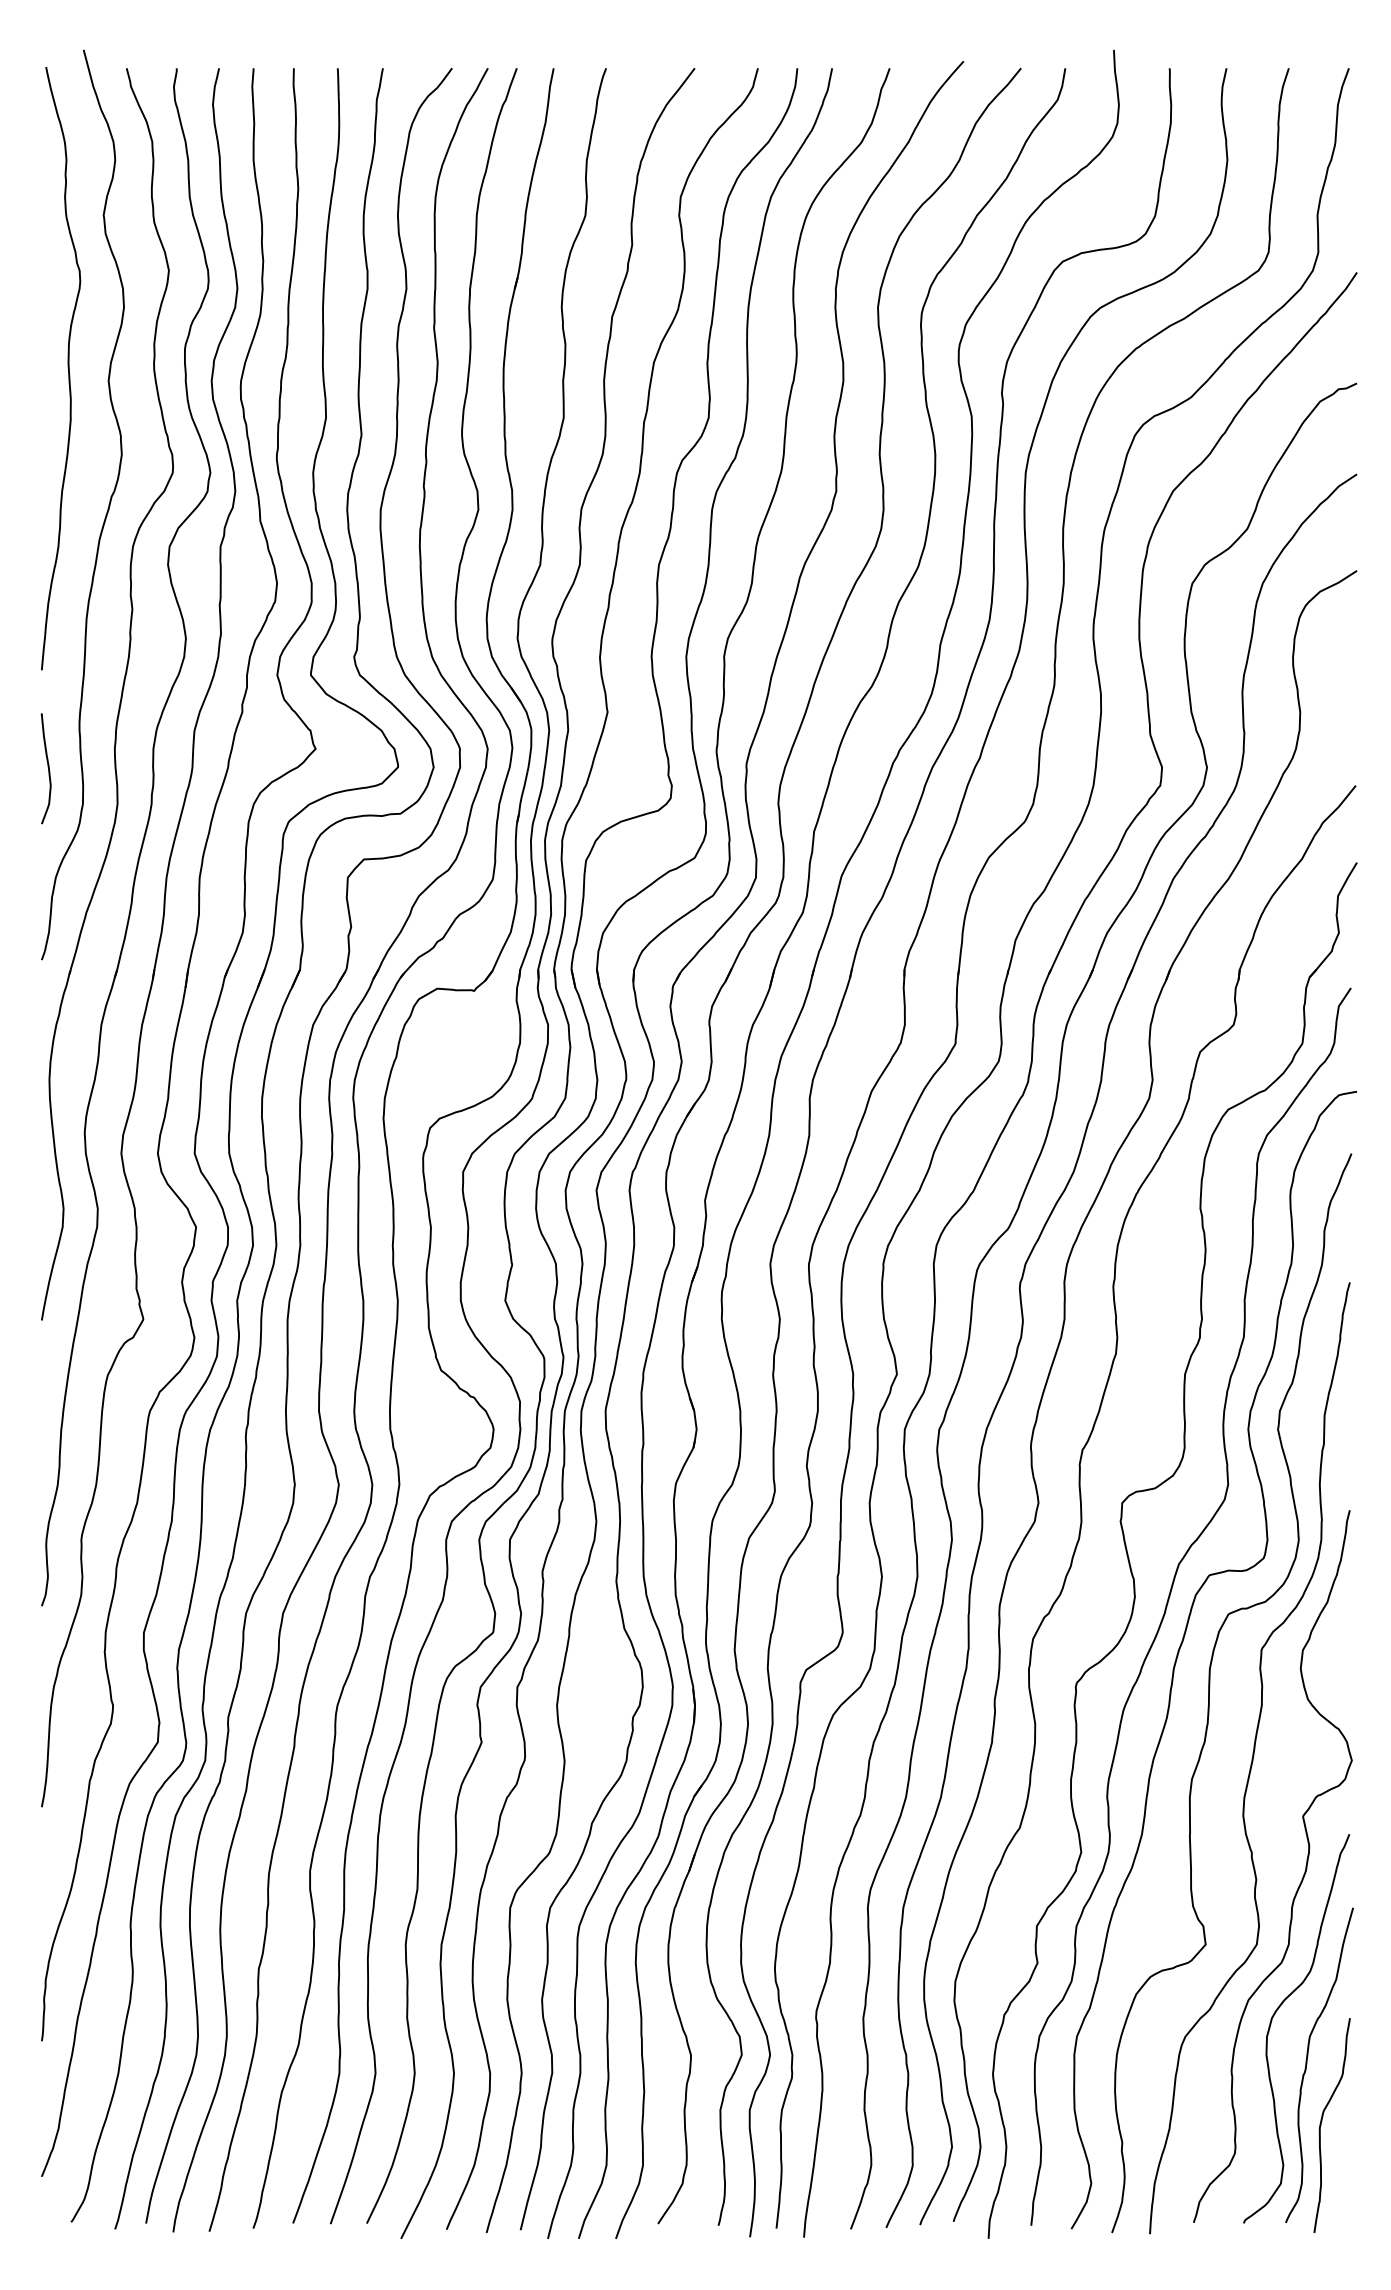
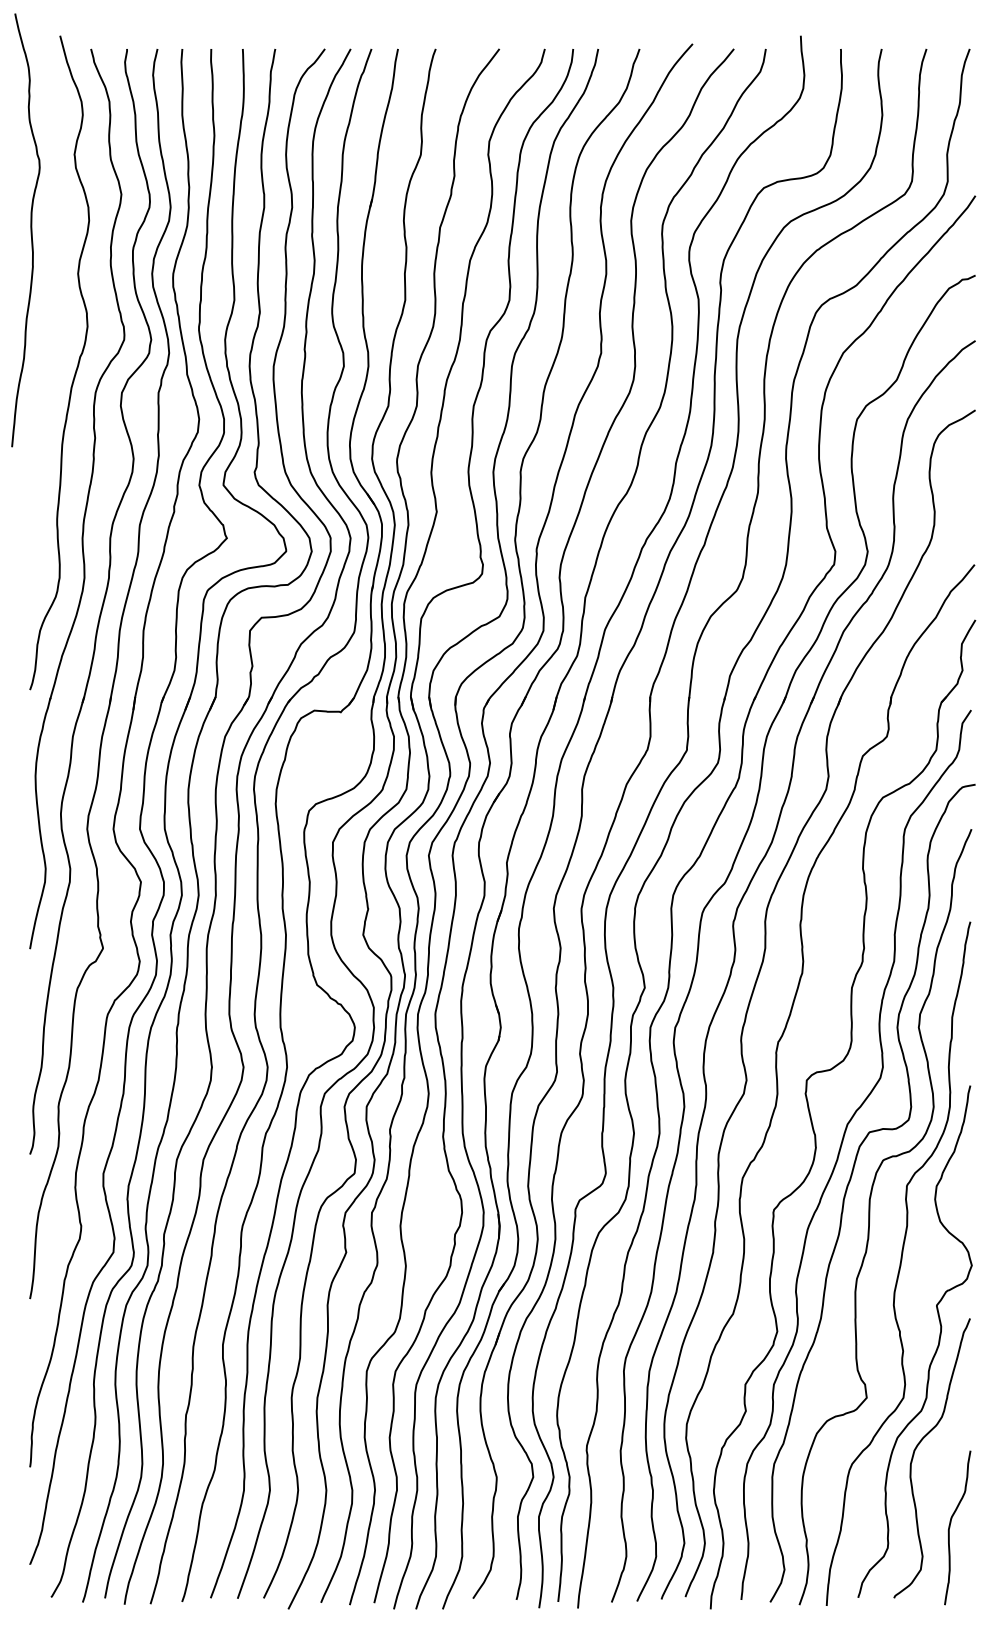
curve: (67, 368) -> (30, 230), moved
part: (45, 768) -> (32, 552), removed
curve: (1307, 2064) -> (939, 1484), removed

